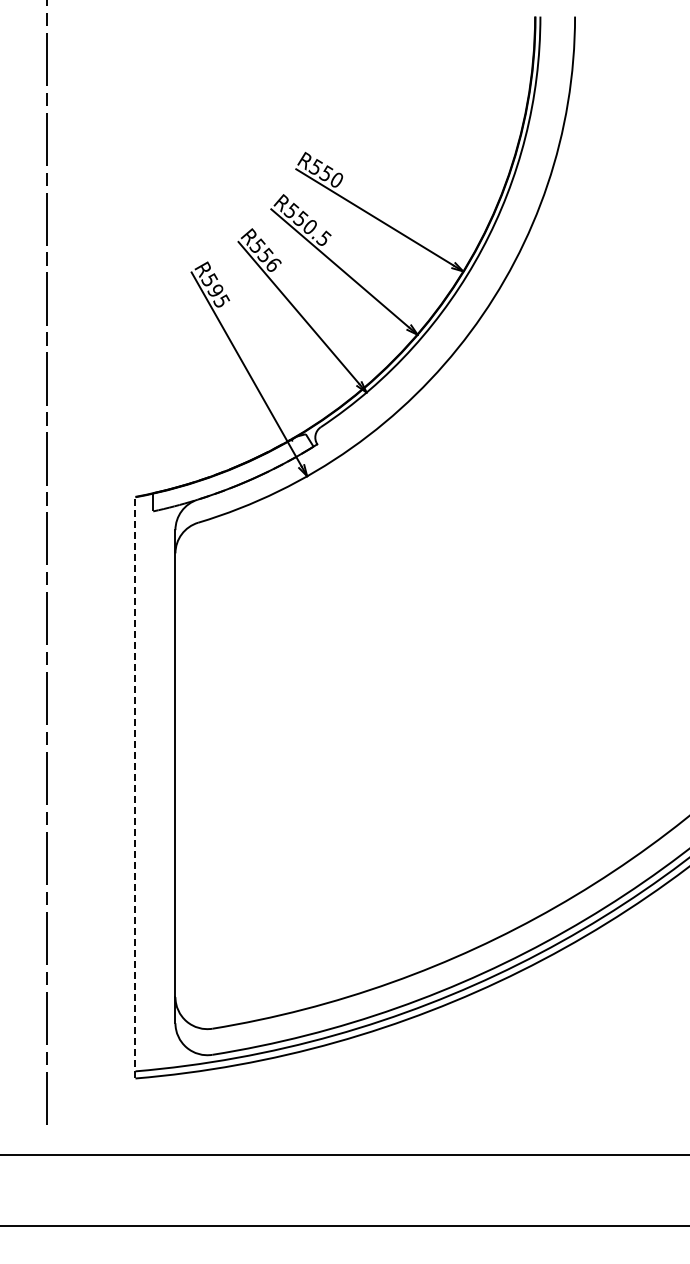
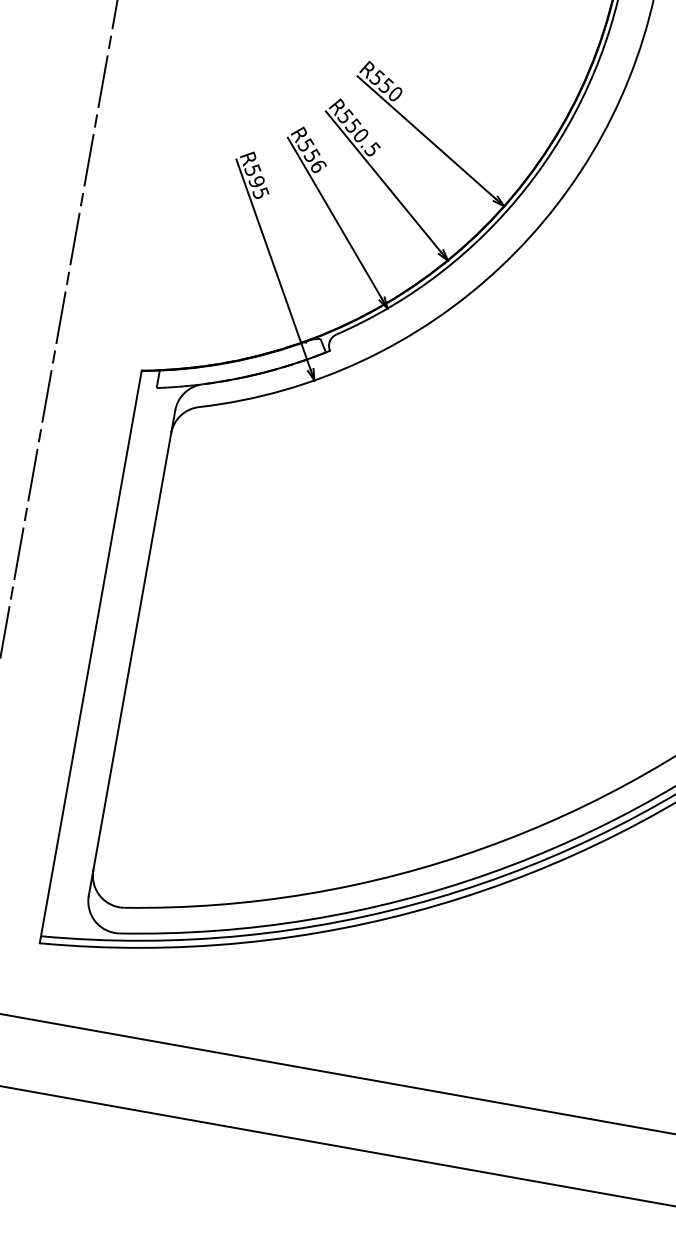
line: (135, 787) -> (90, 656), dashed -> solid

